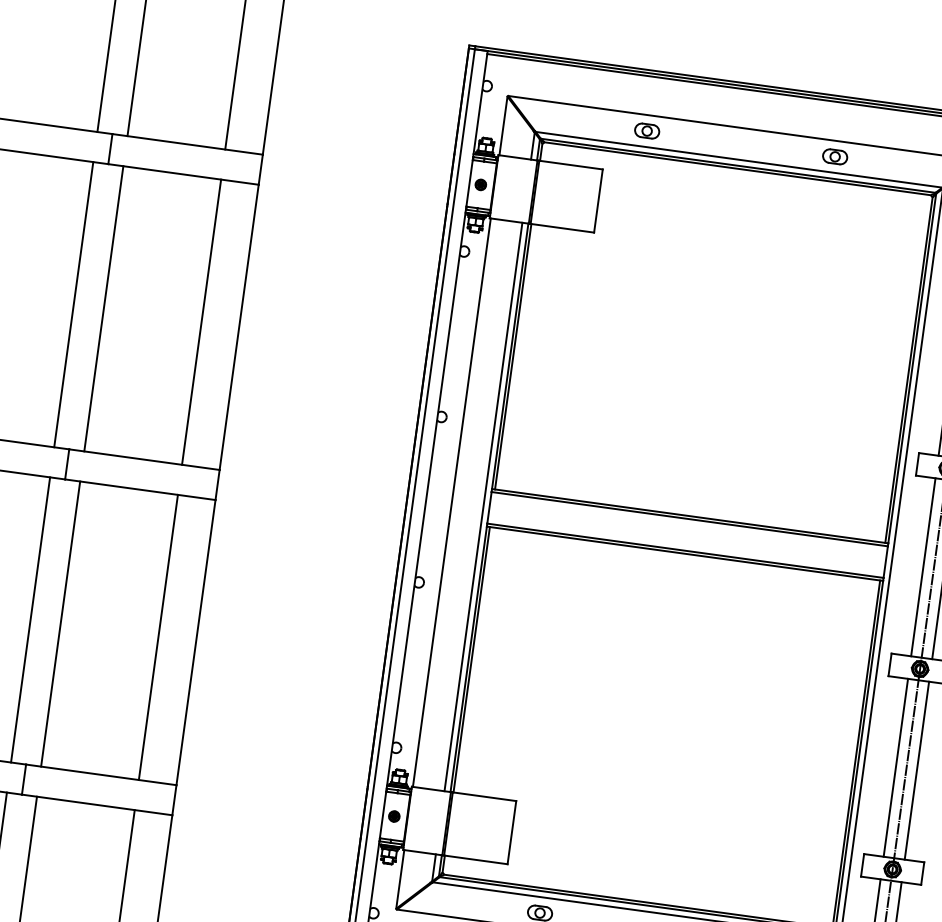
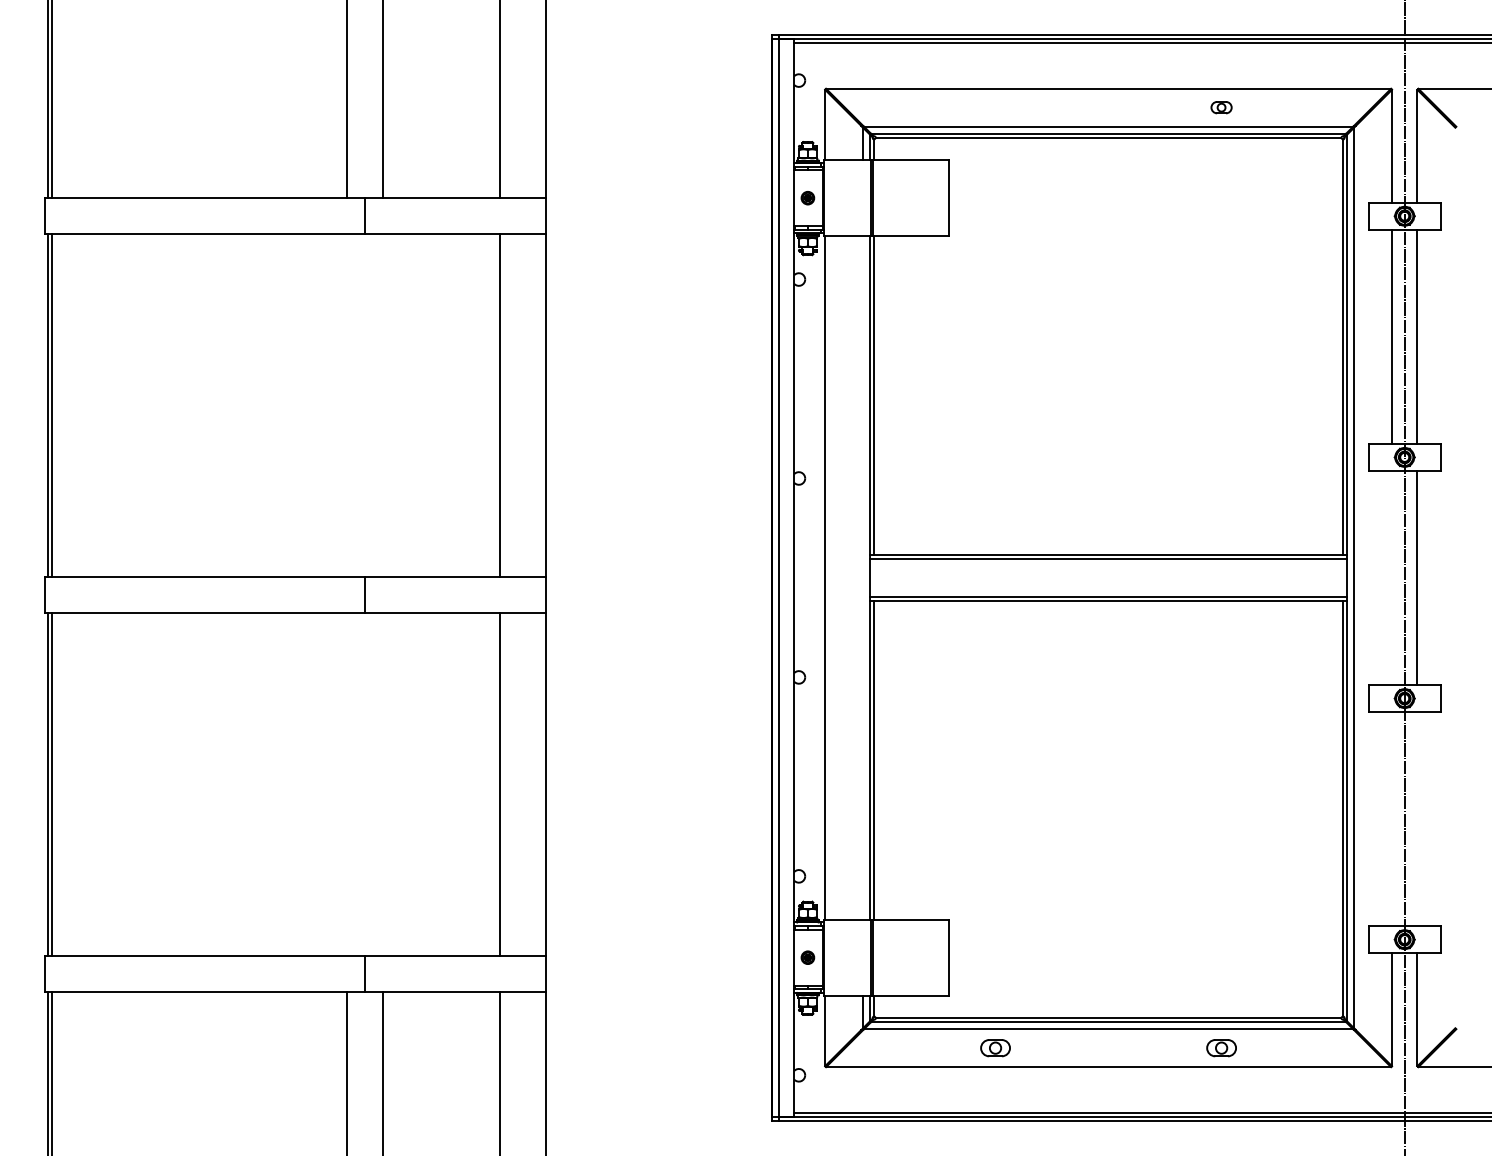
part: (647, 130) -> (995, 107), removed
part: (835, 156) -> (1221, 107), size x0.7
line: (73, 303) -> (346, 404), removed
line: (103, 308) -> (382, 404), removed
line: (483, 506) -> (863, 577), removed
line: (923, 566) -> (1392, 577), removed
line: (30, 619) -> (346, 784), removed
line: (60, 624) -> (382, 784), removed
line: (896, 768) -> (1392, 819), removed
line: (916, 771) -> (1417, 819), removed

